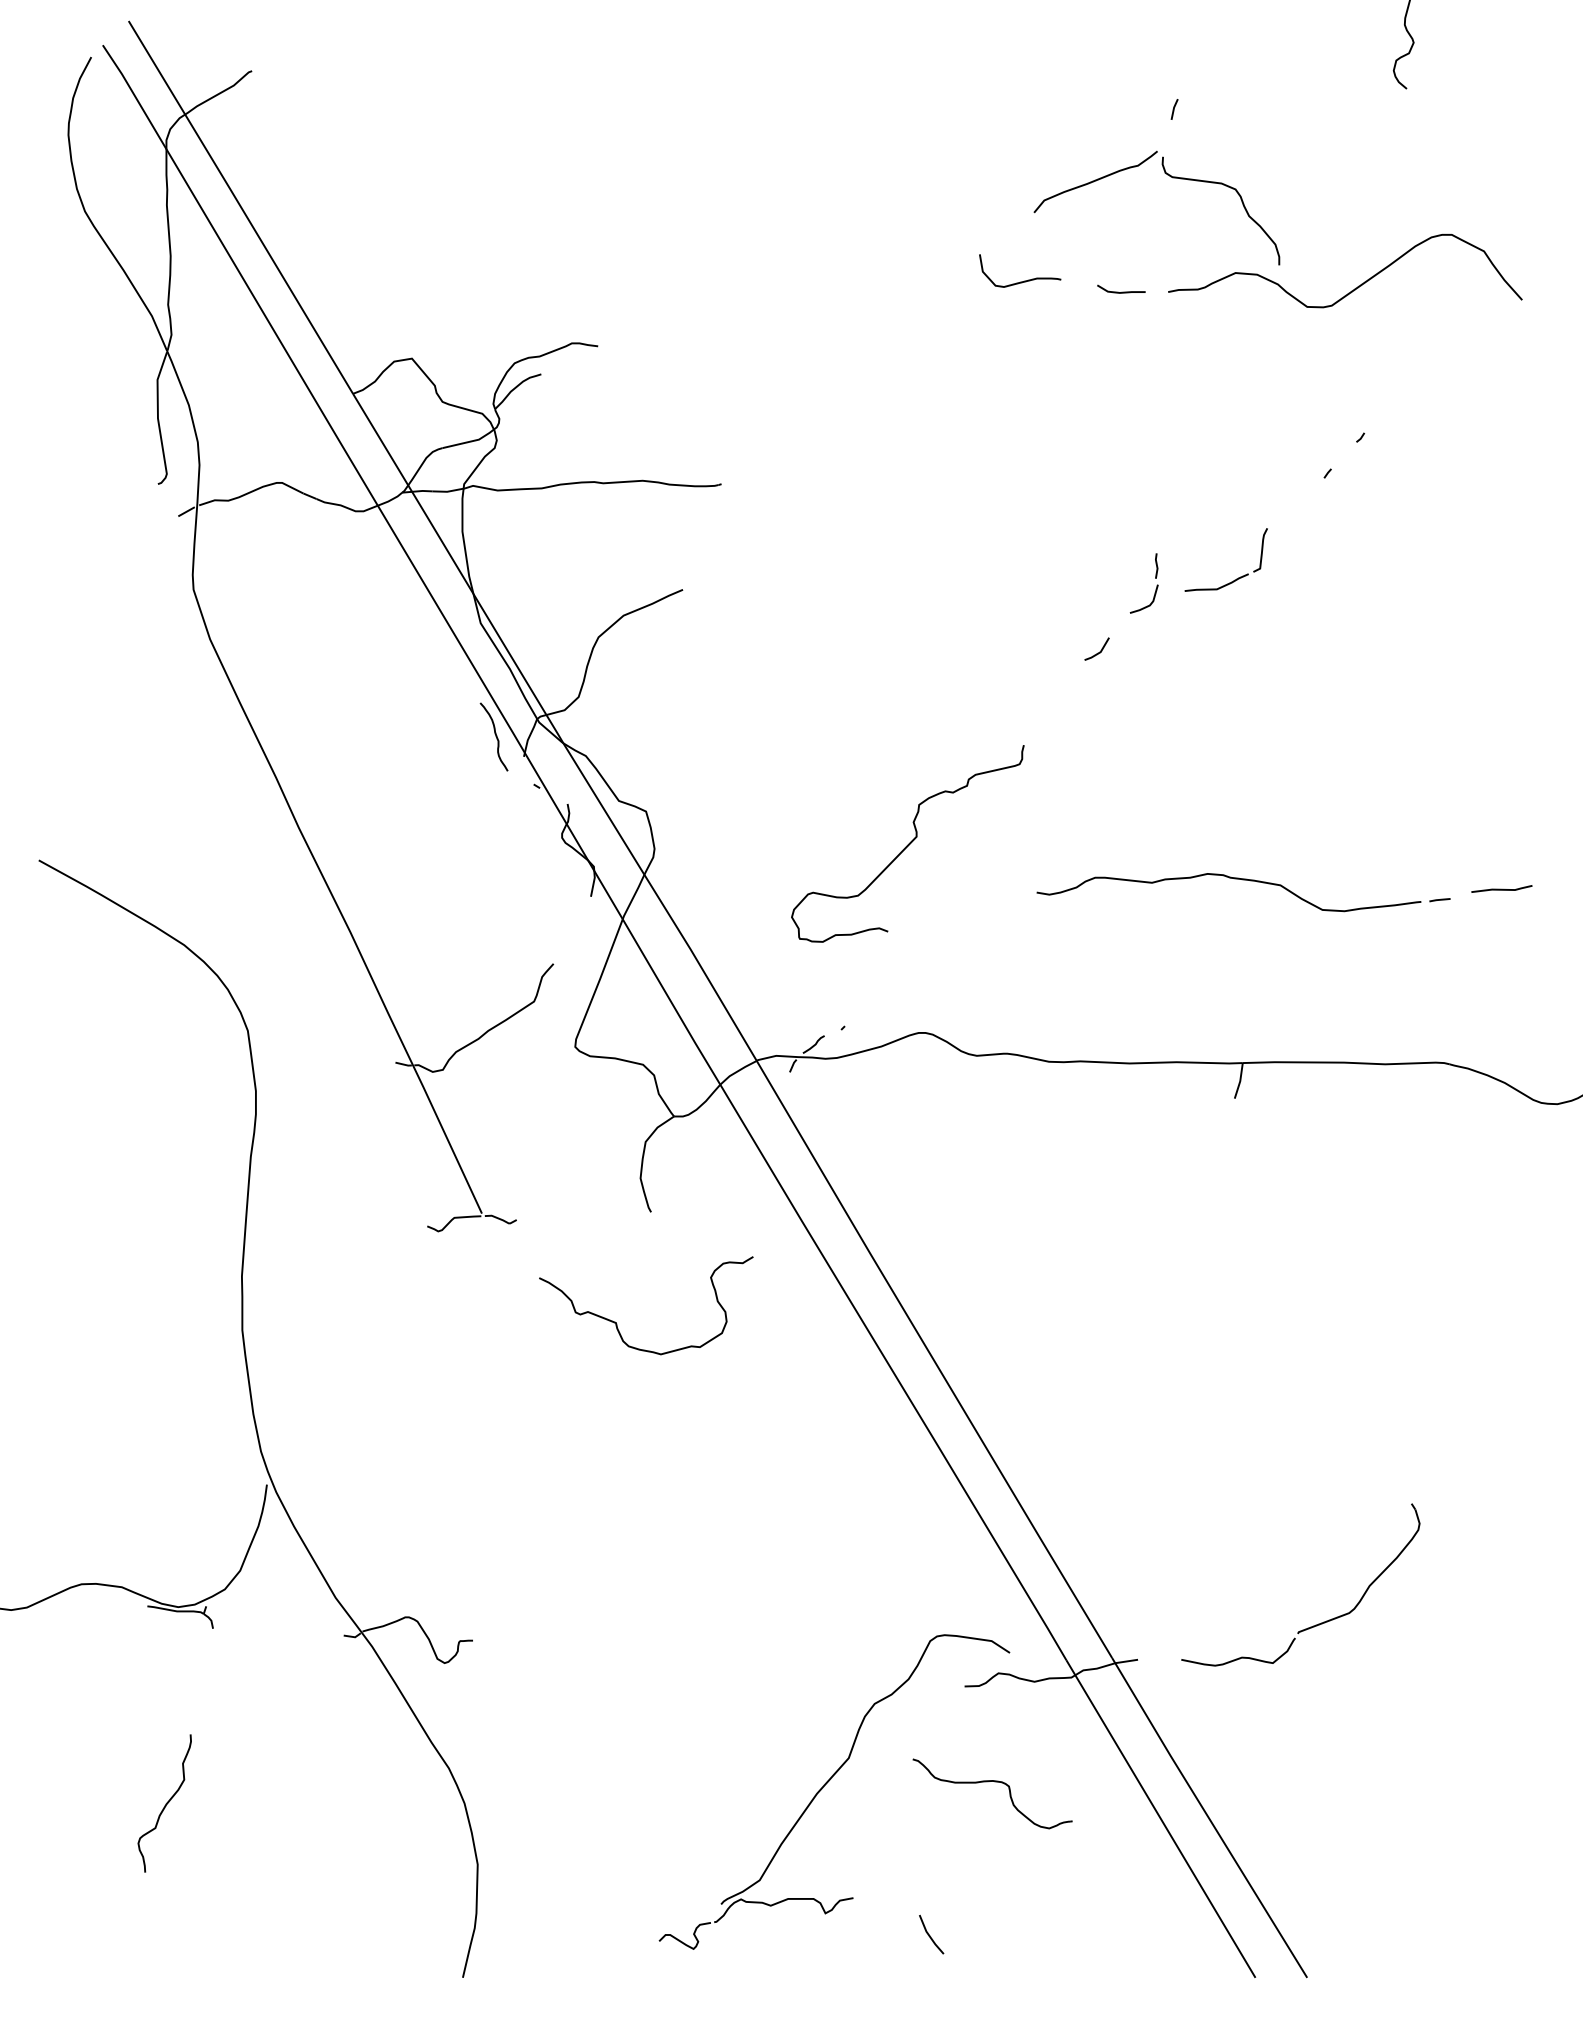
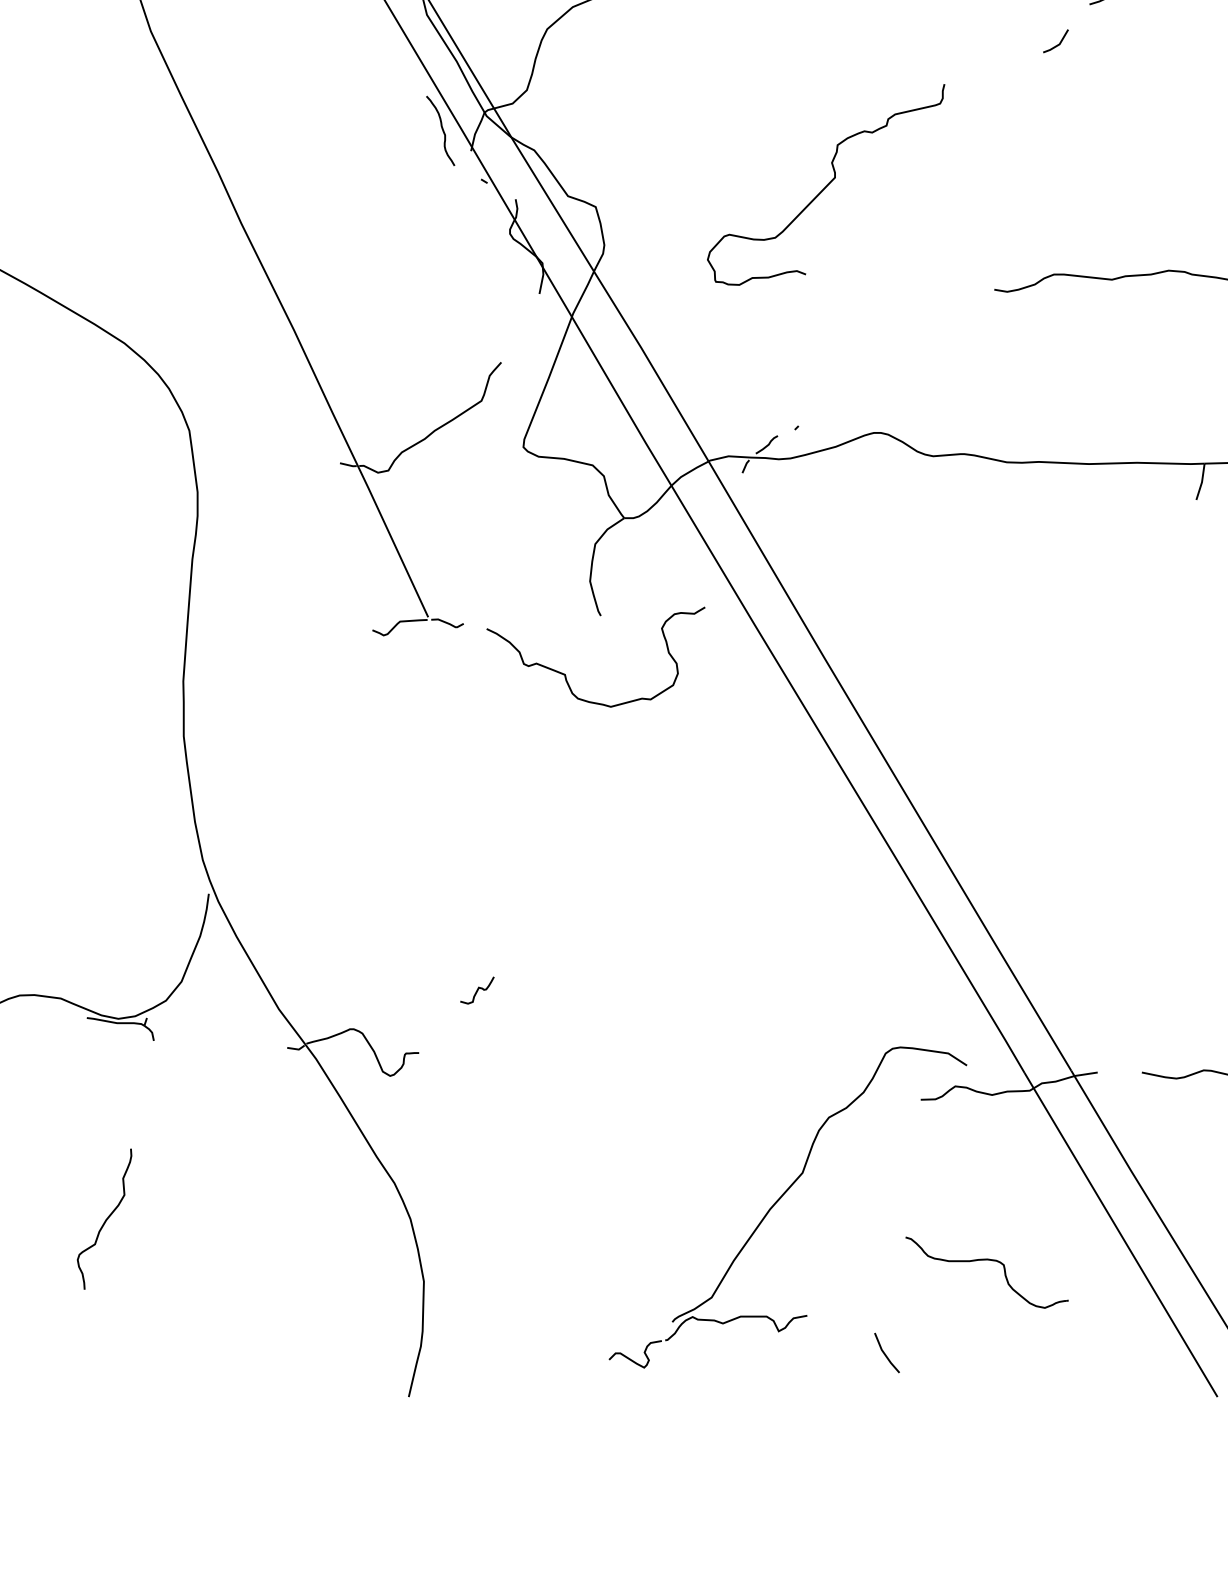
curve: (908, 843) -> (826, 184), moved
curve: (616, 1322) -> (565, 674), moved
curve: (529, 1579) -> (476, 990), added
part: (994, 1782) -> (989, 1261), moved

